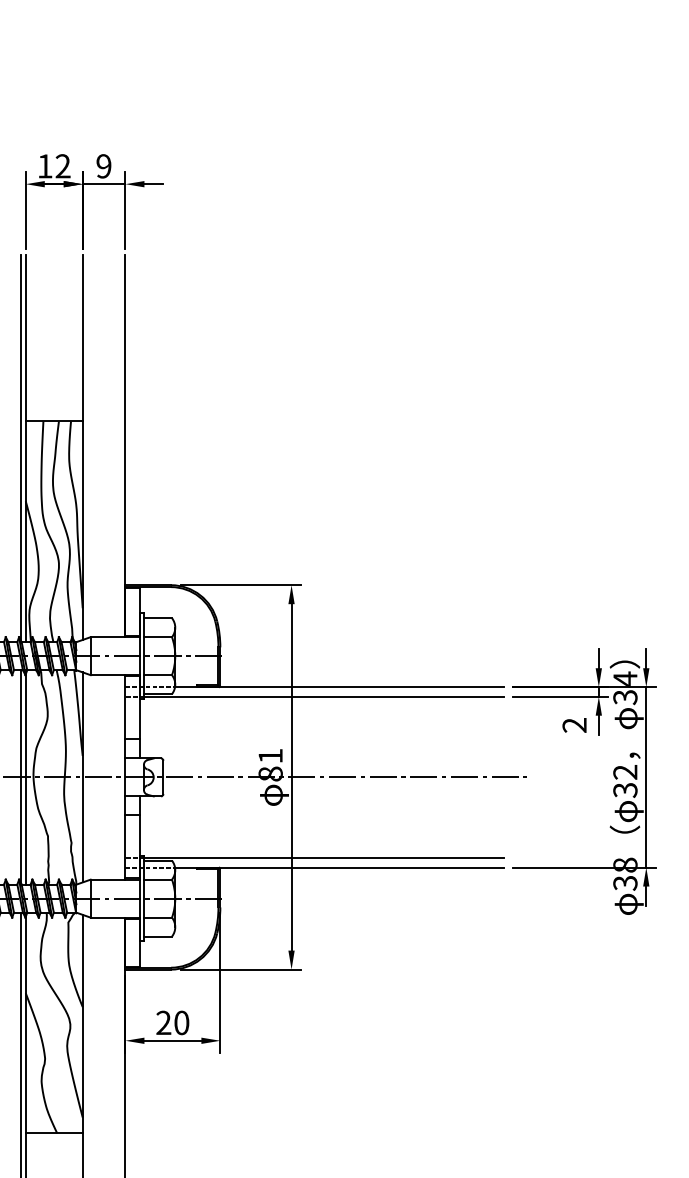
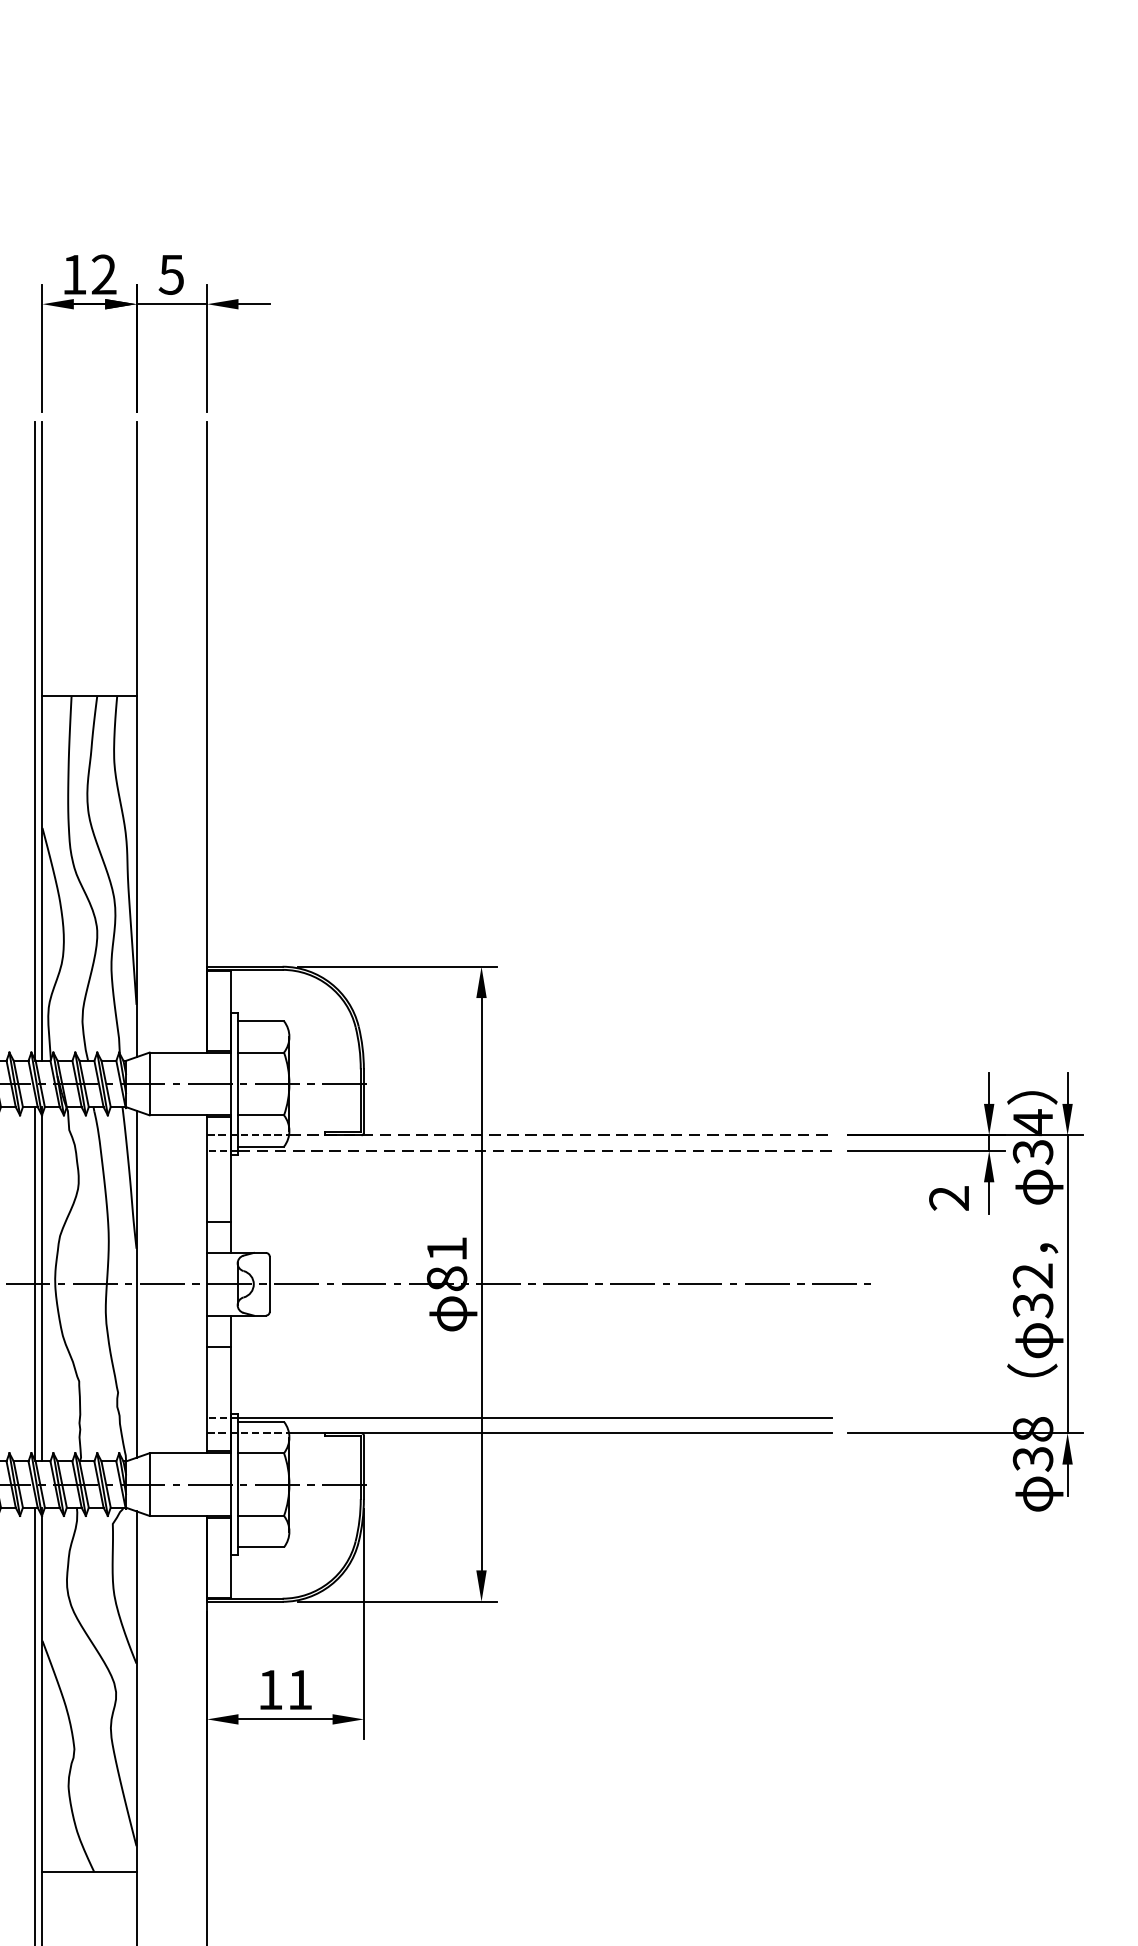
text: (103, 166) -> (170, 274), 9 -> 5
line: (339, 687) -> (560, 1135), solid -> dashed
line: (324, 696) -> (535, 1150), solid -> dashed
text: (172, 1022) -> (284, 1689), 20 -> 11

